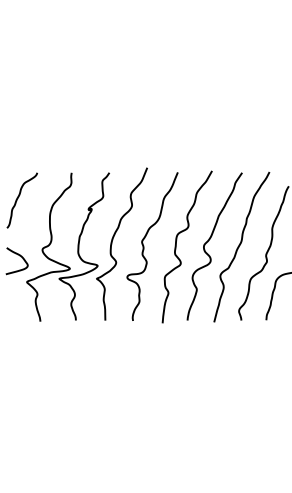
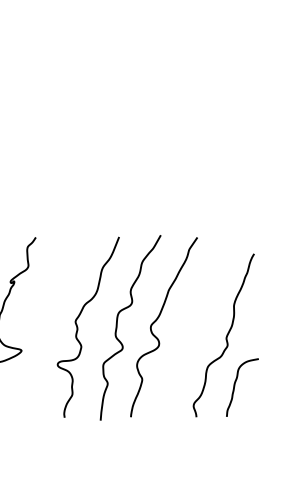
curve: (113, 240) -> (40, 319), removed
curve: (240, 245) -> (195, 325), removed

